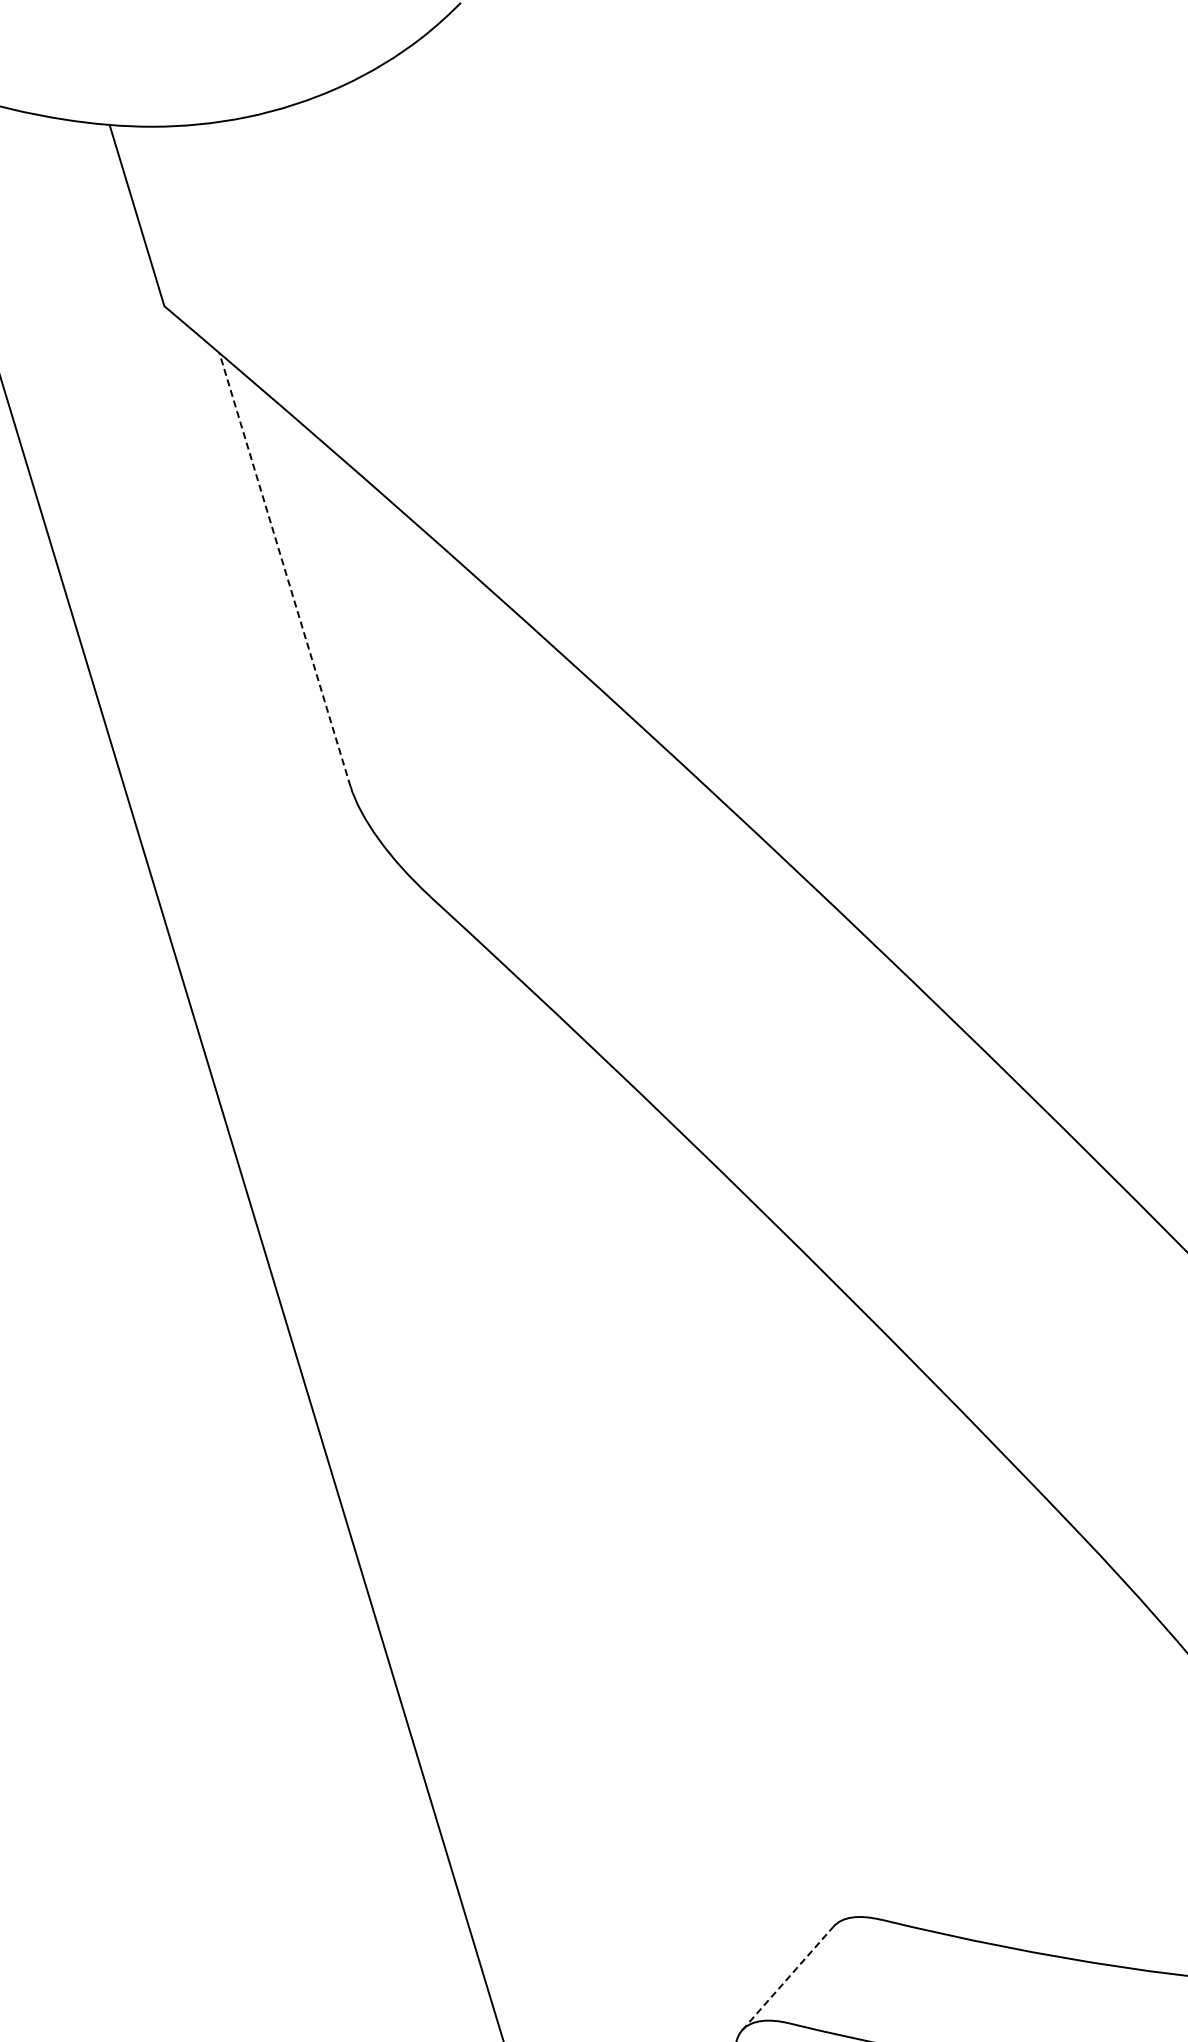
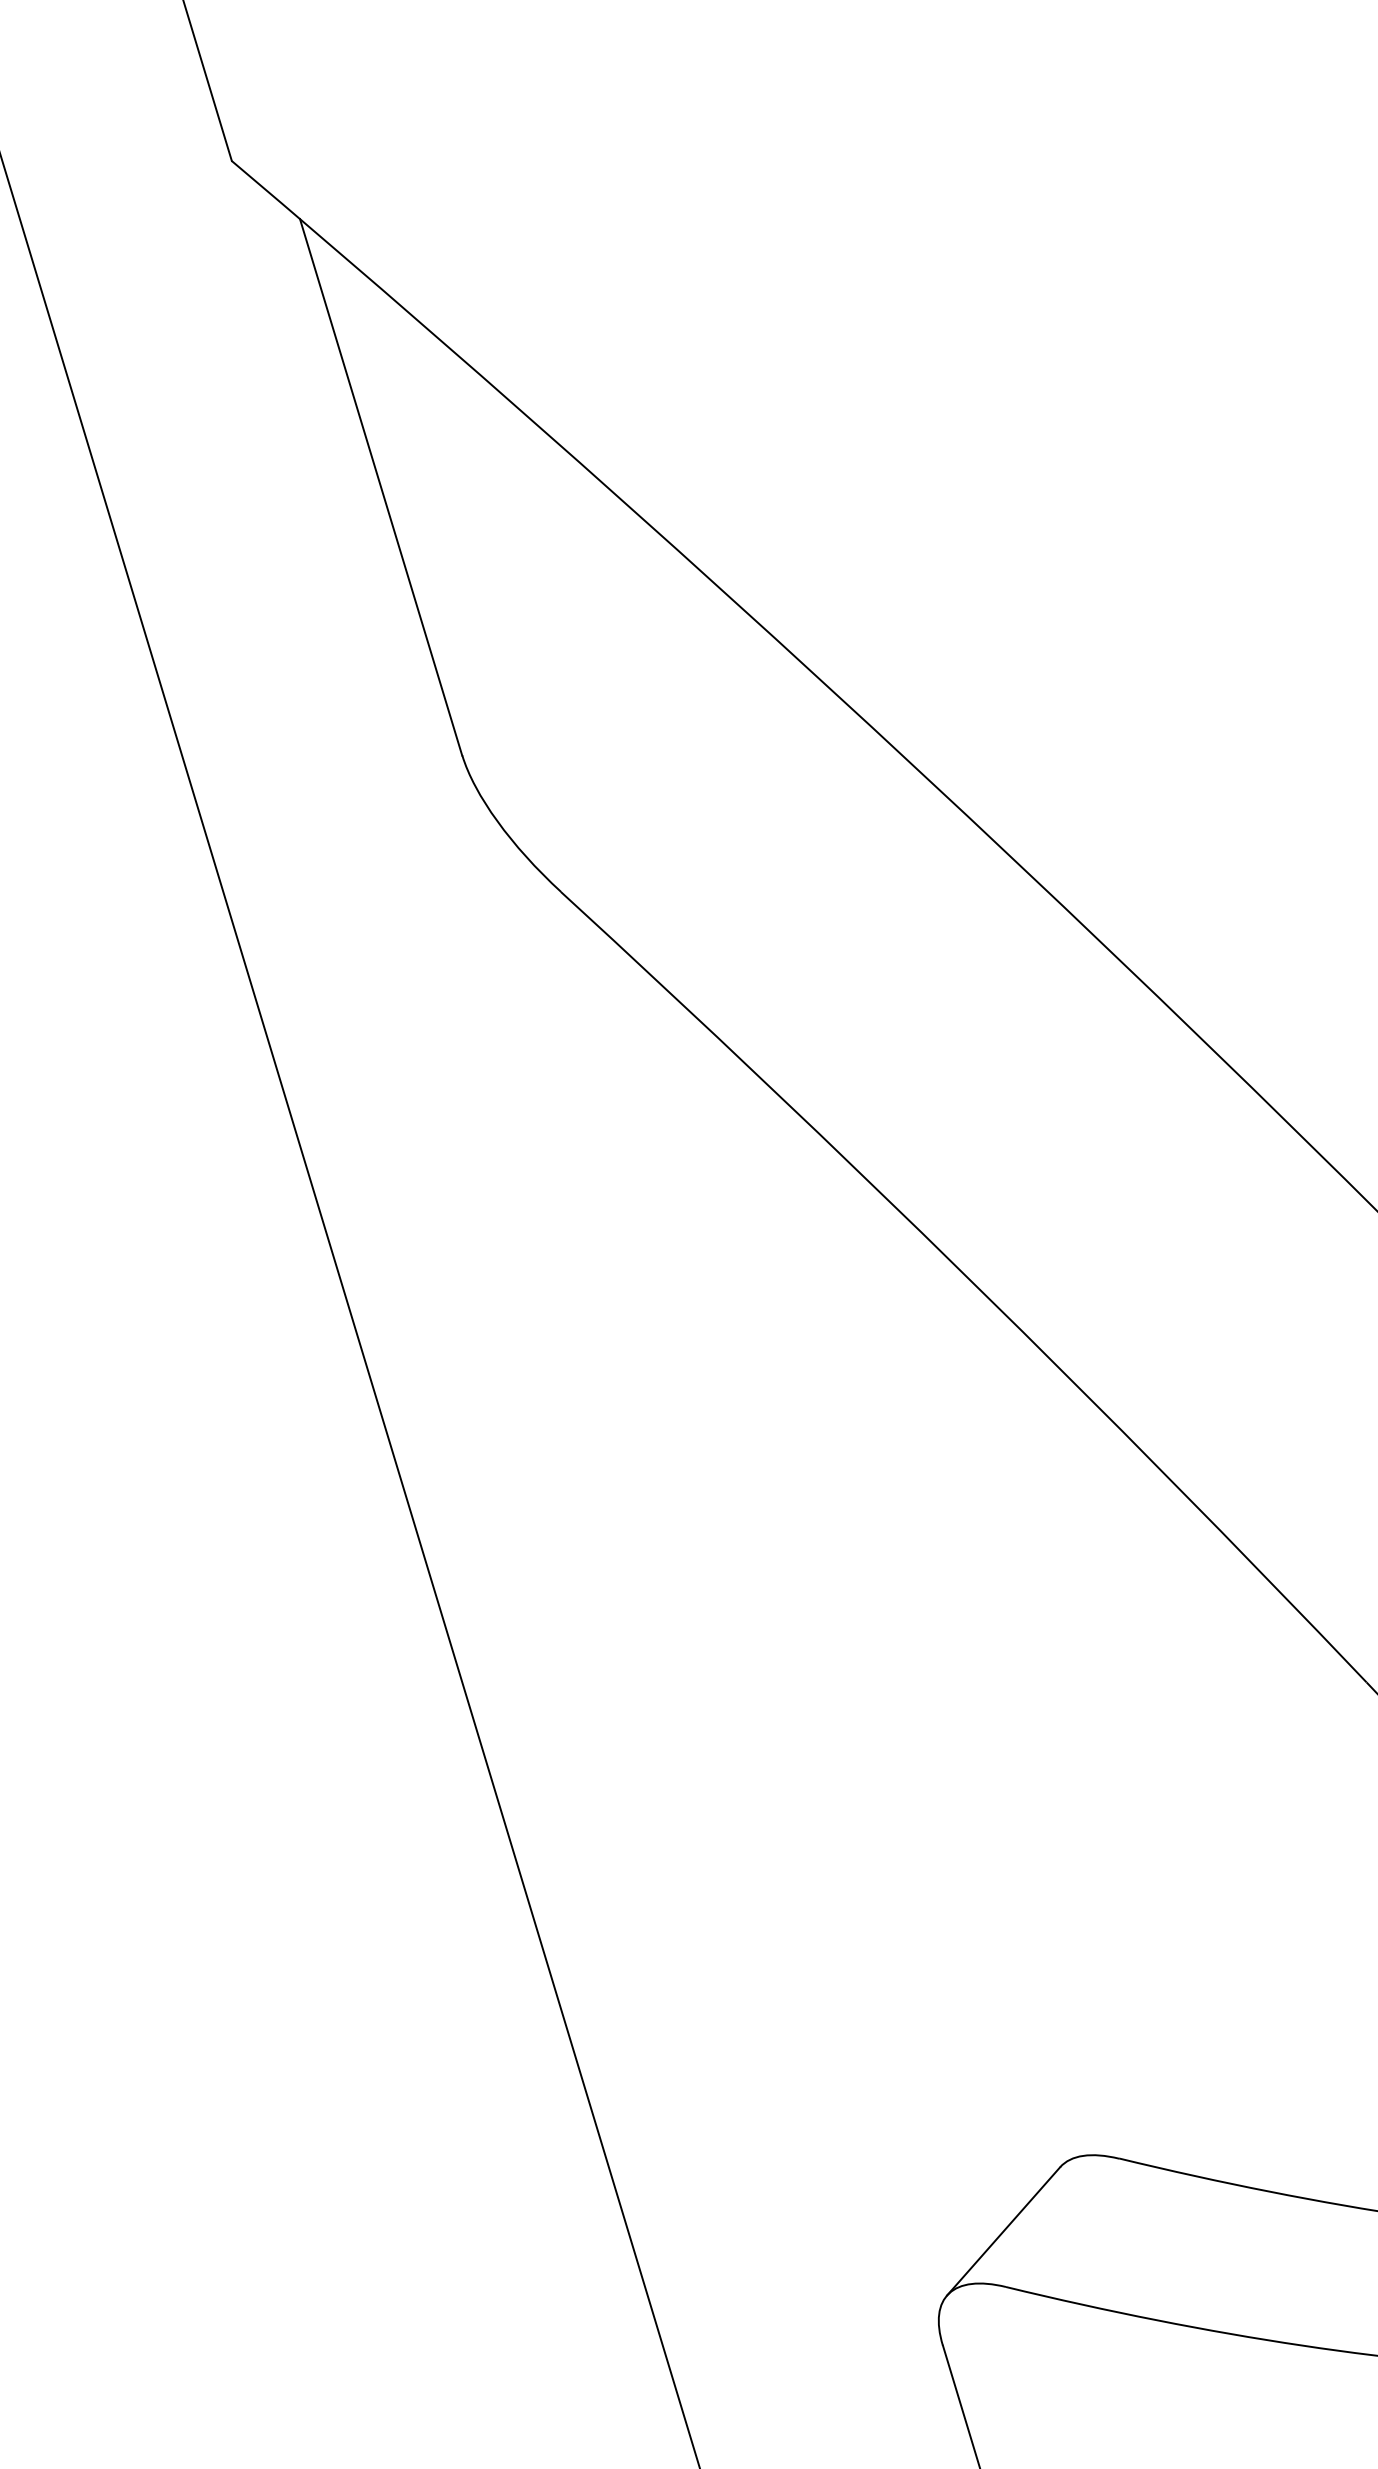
line: (284, 569) -> (380, 487), dashed -> solid
line: (788, 1978) -> (1004, 2231), dashed -> solid

